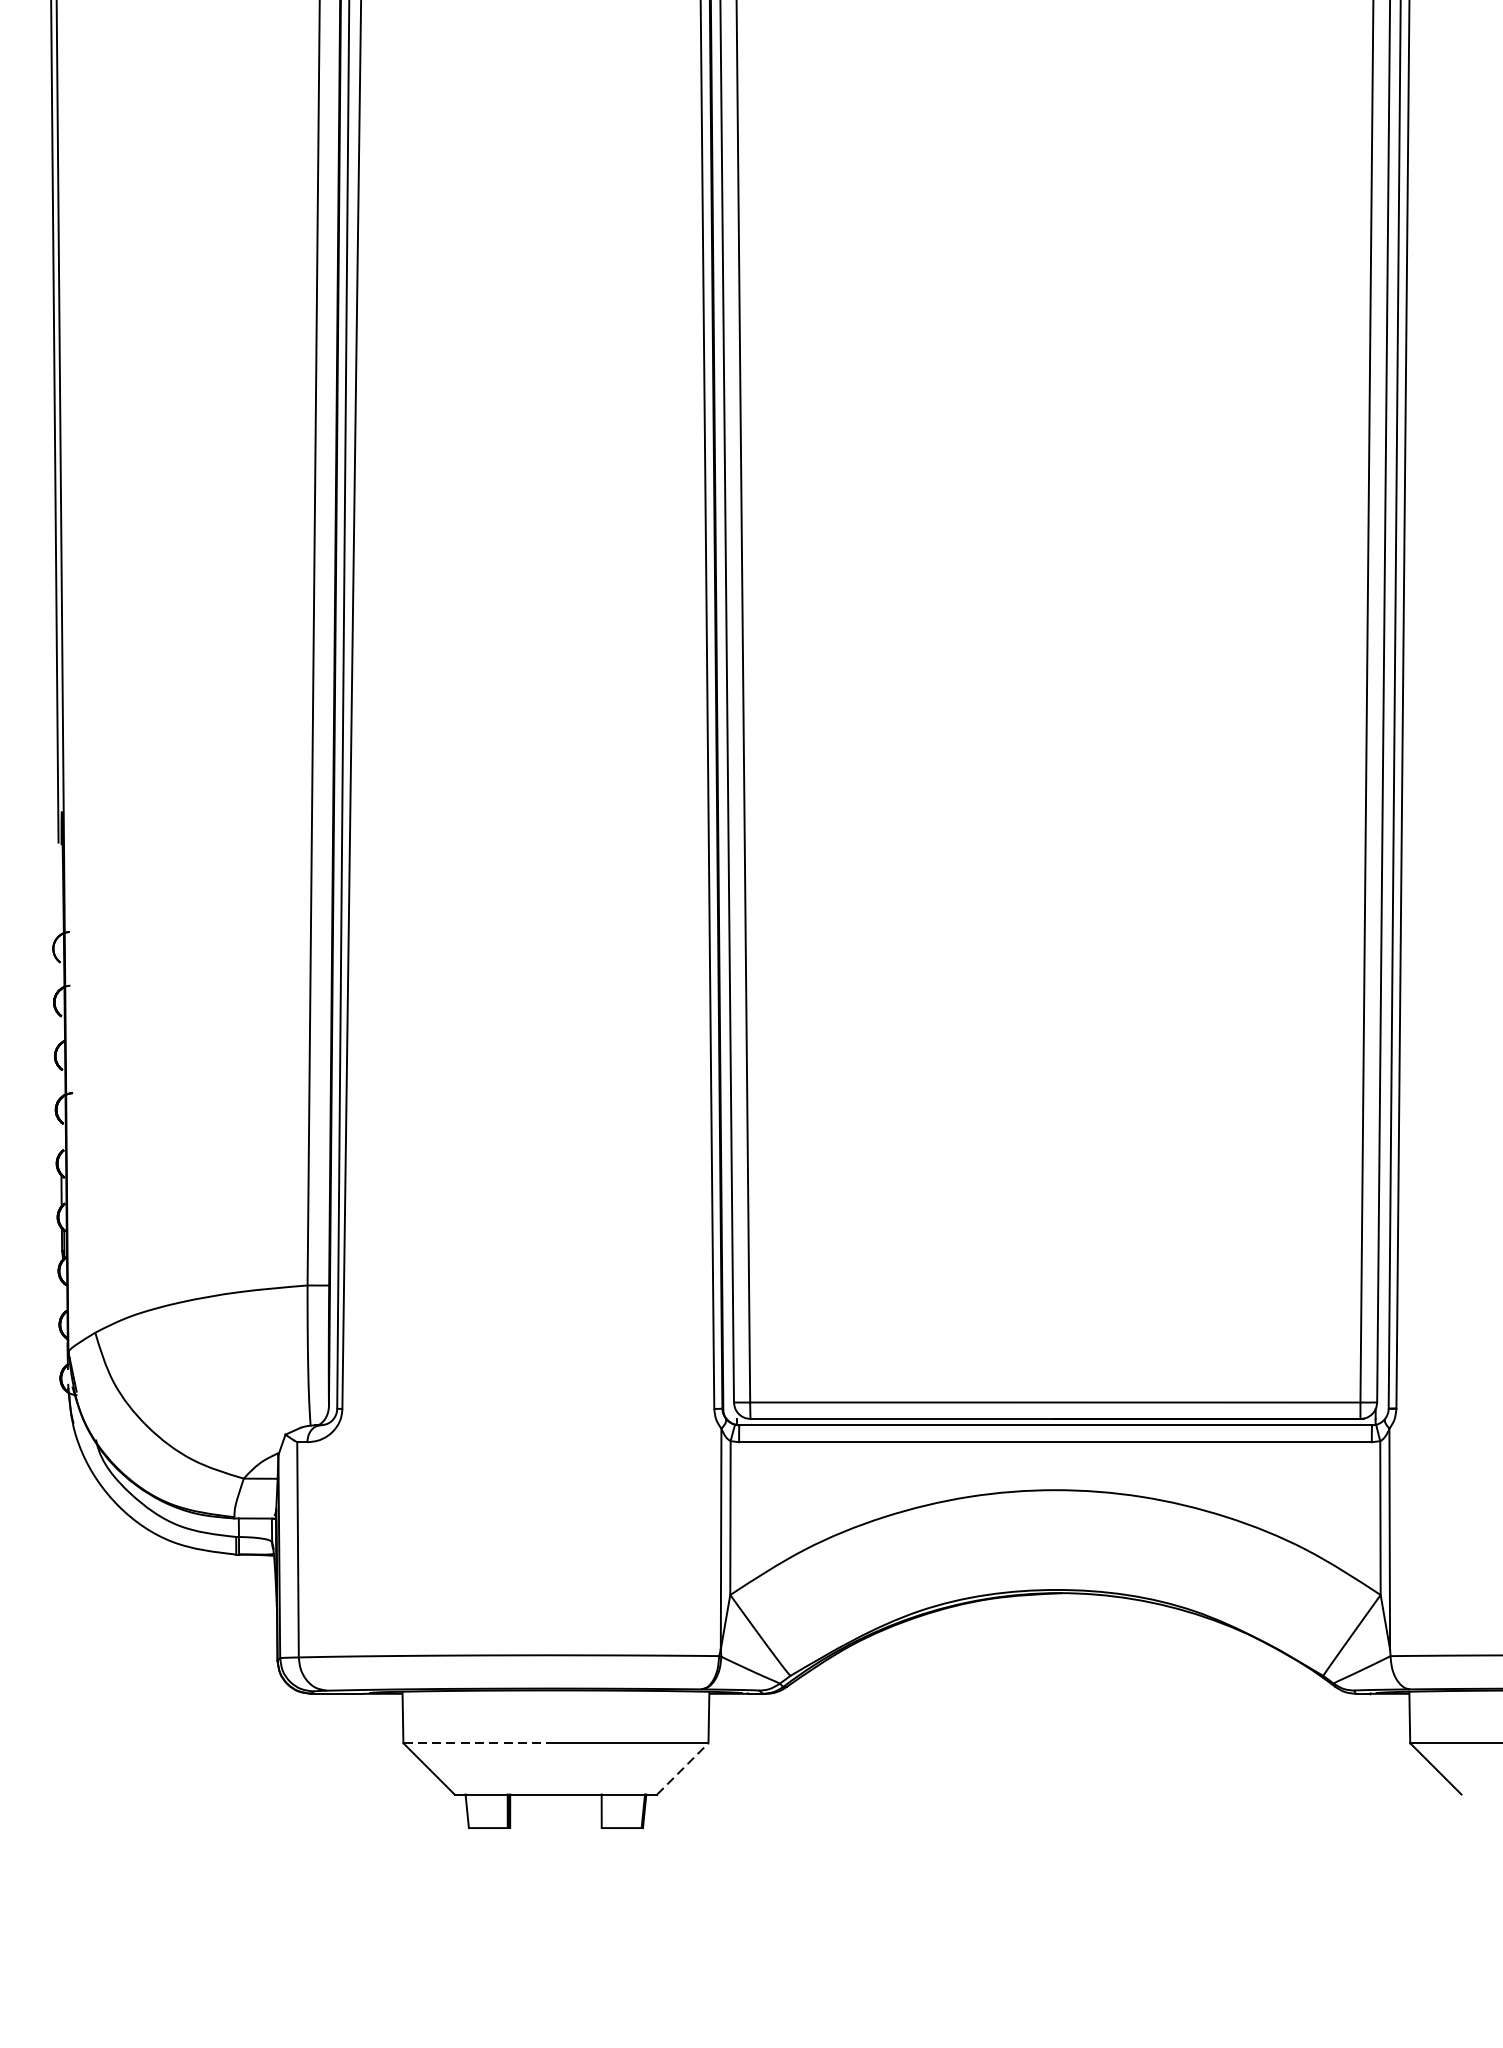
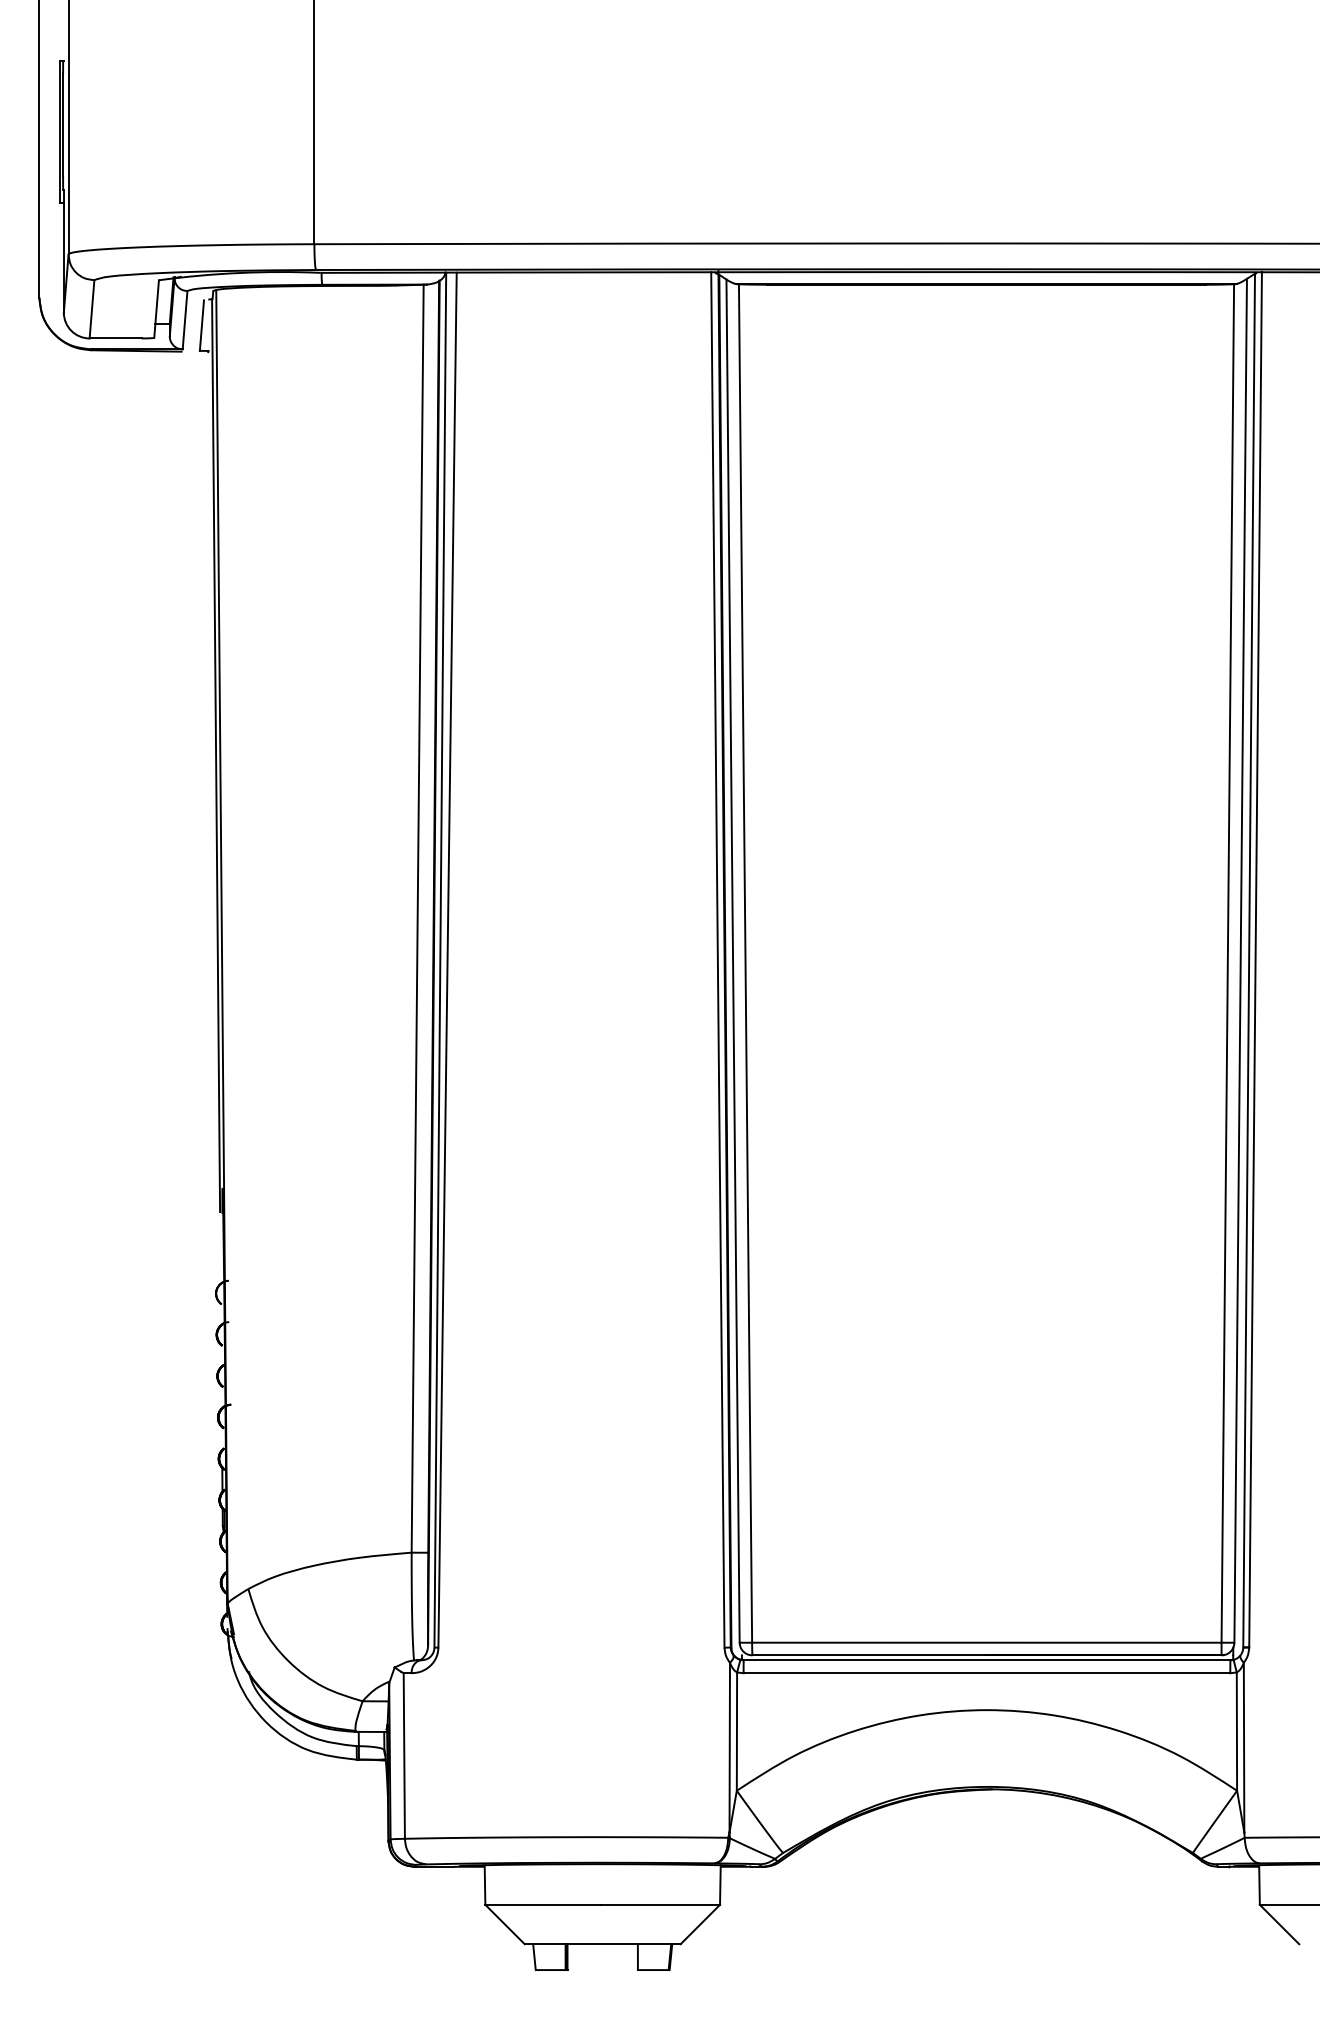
line: (478, 1742) -> (543, 1904), dashed -> solid
line: (683, 1768) -> (700, 1924), dashed -> solid

